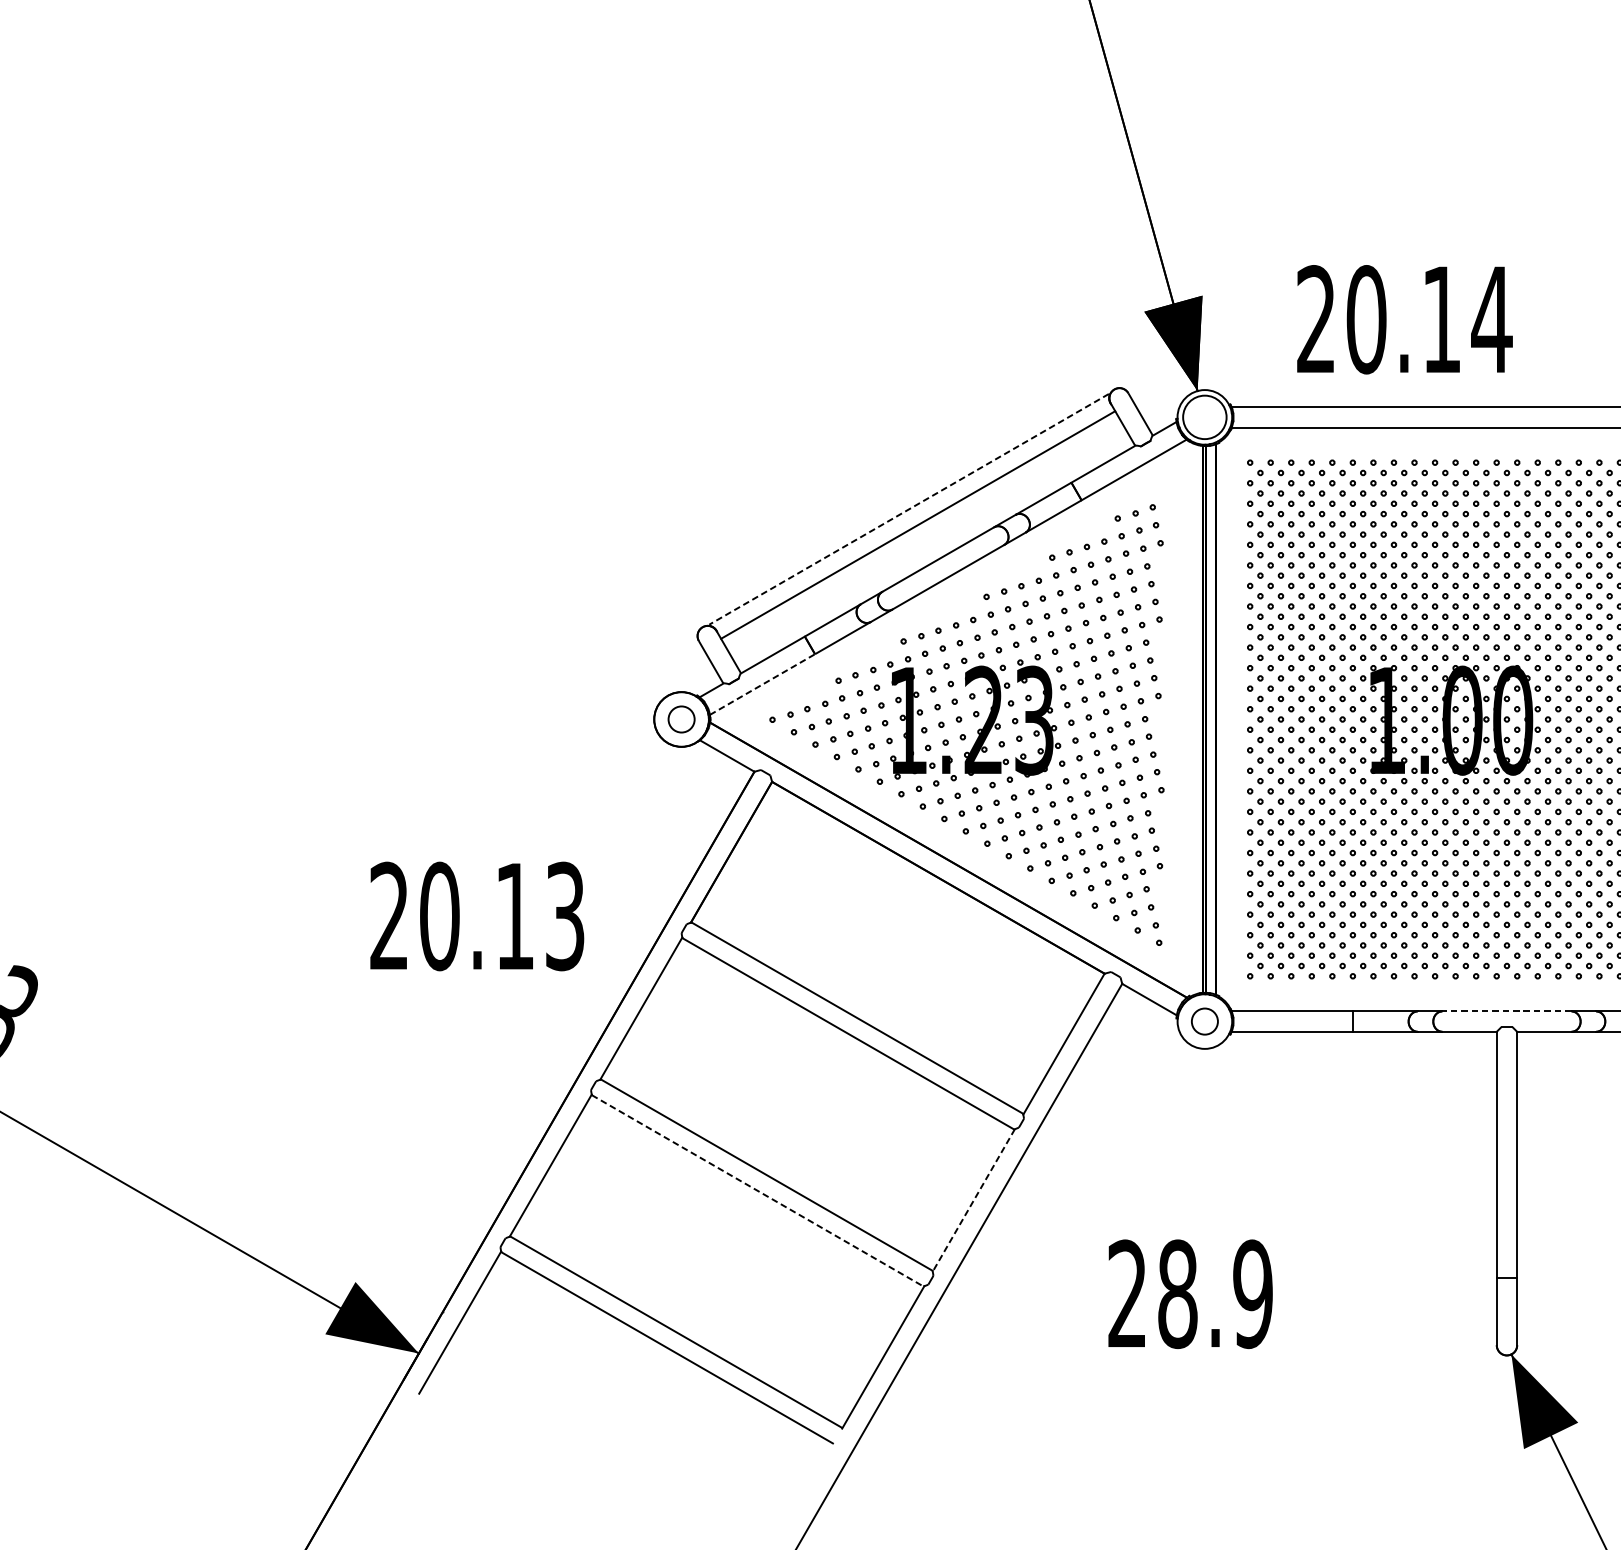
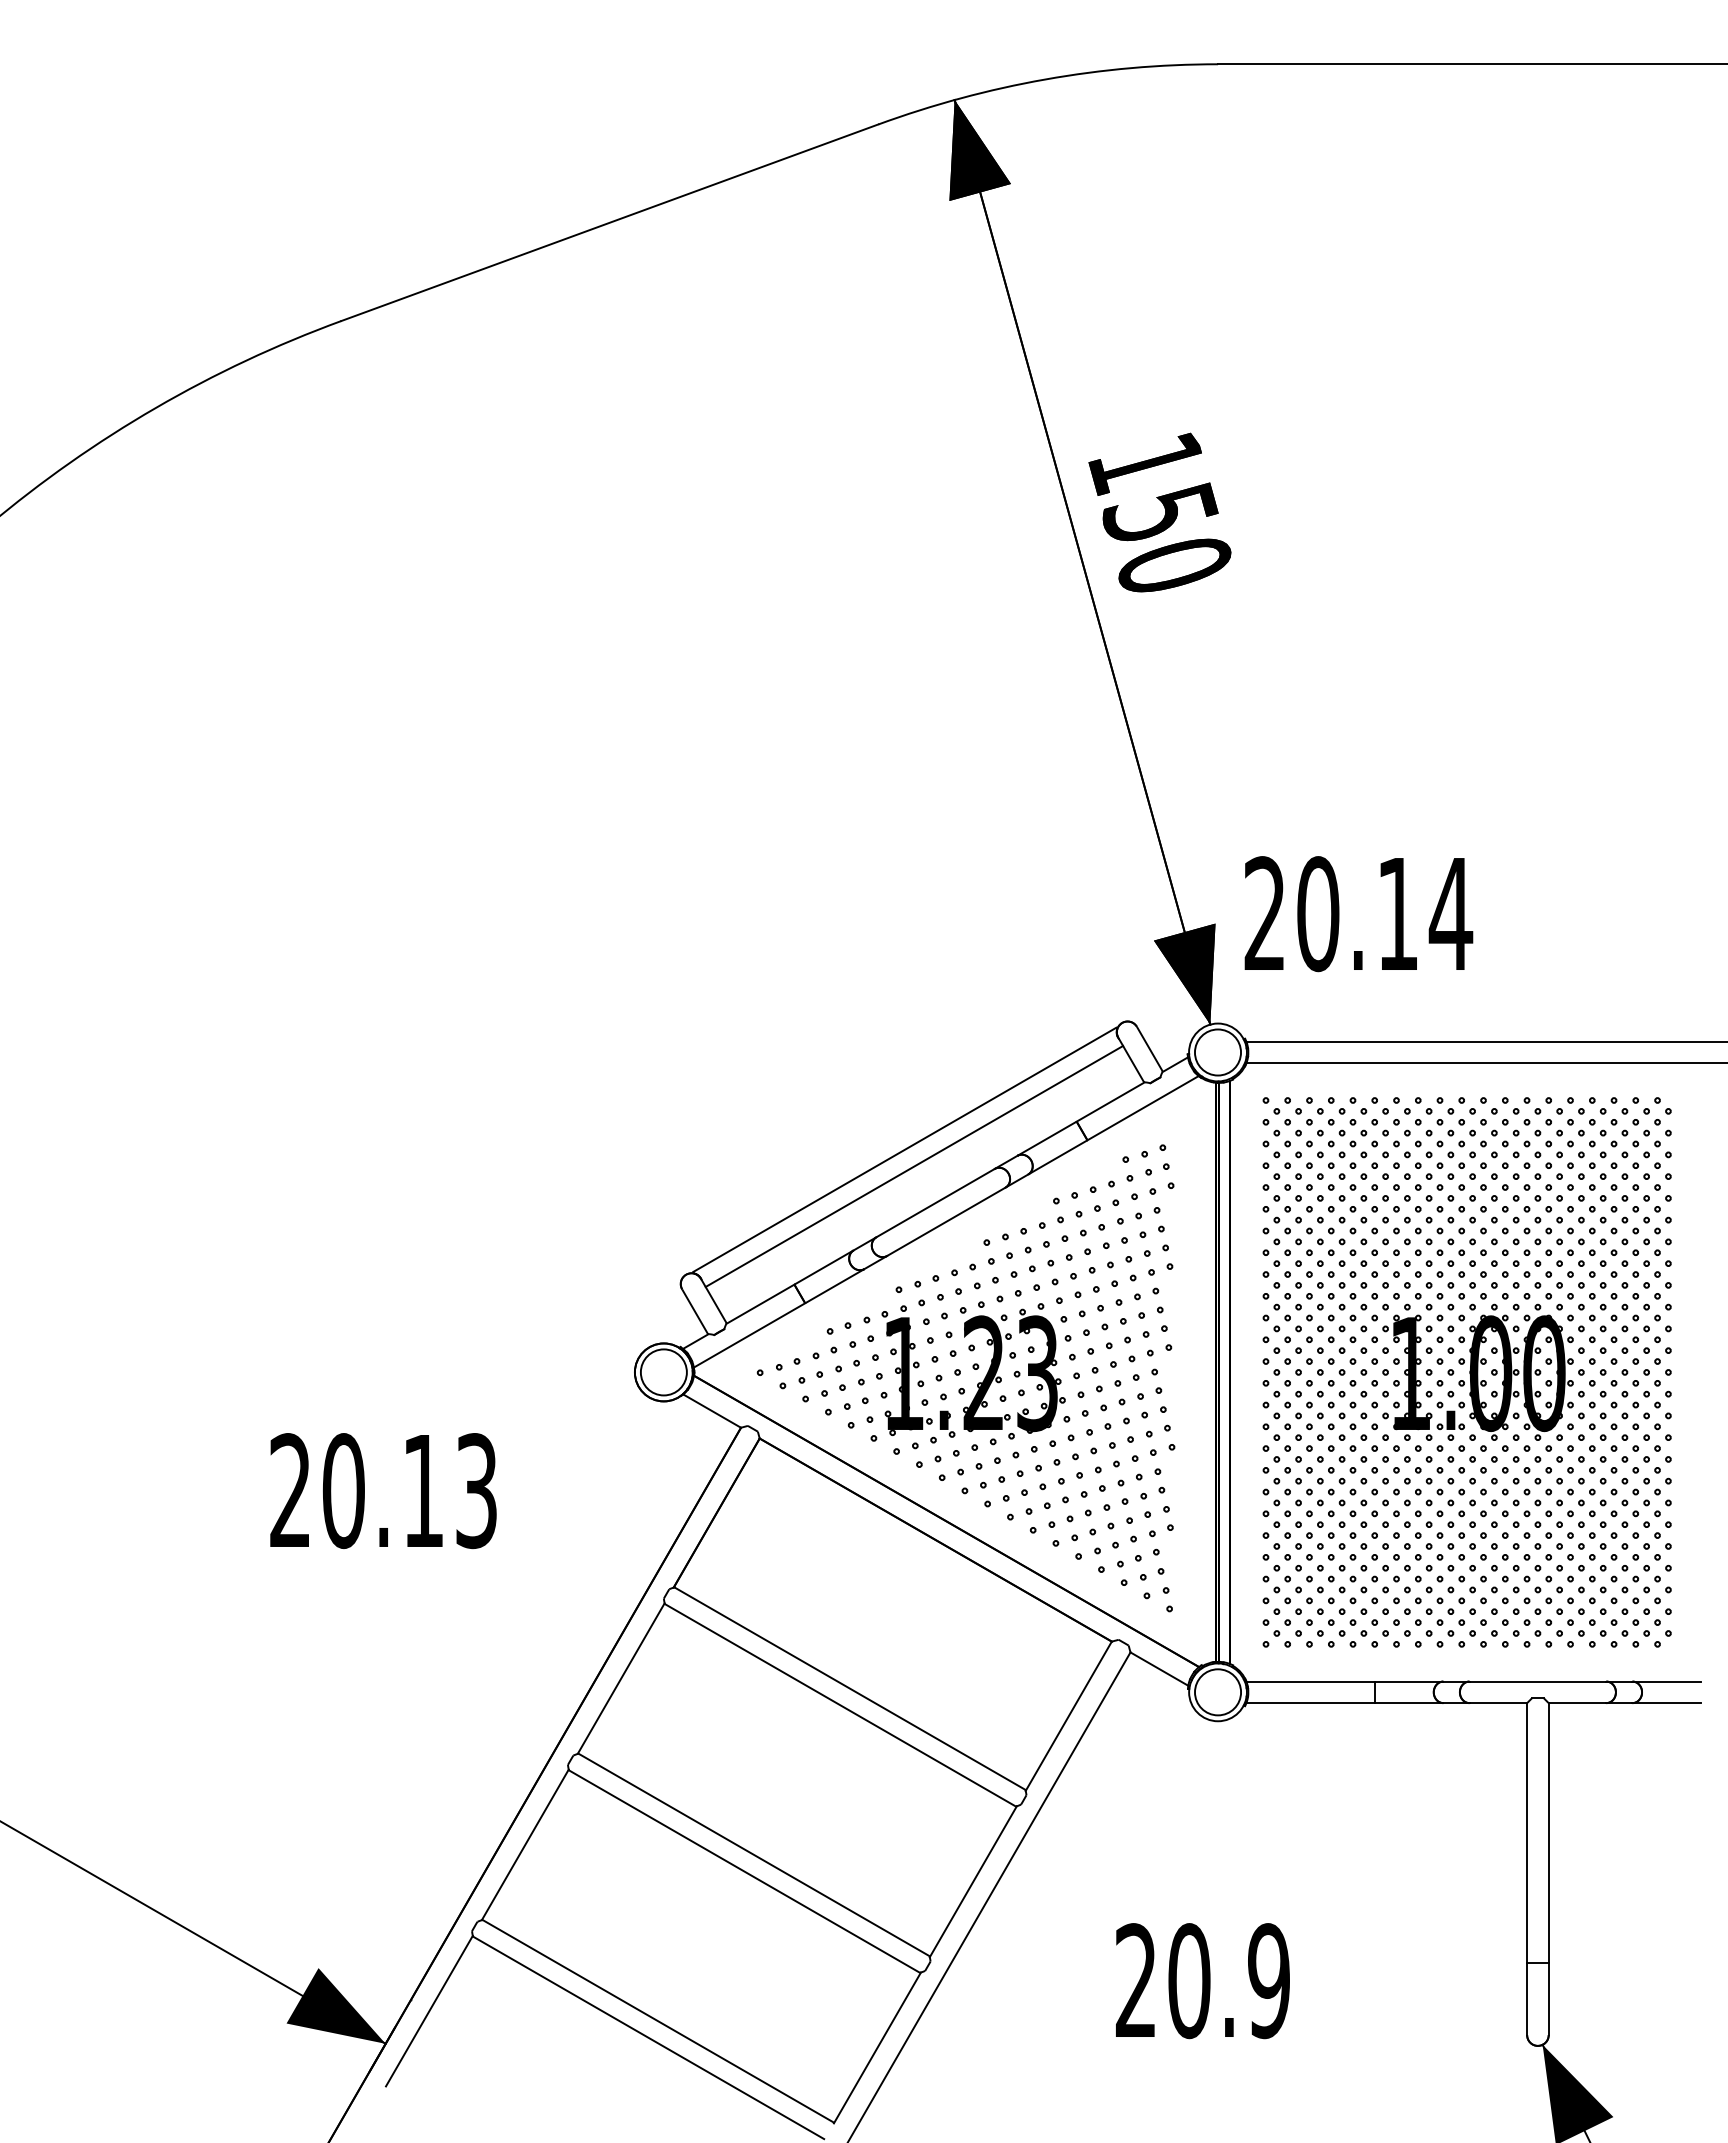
text: (1404, 320) -> (1358, 914), moved
line: (908, 509) -> (904, 1150), dashed -> solid
line: (762, 684) -> (749, 1335), dashed -> solid
circle: (681, 719) -> (663, 1372), size x1.67
text: (477, 916) -> (383, 1491), moved
line: (1506, 1011) -> (1537, 1681), dashed -> solid
circle: (1205, 1021) -> (1218, 1692), size x1.67
line: (757, 1190) -> (744, 1871), dashed -> solid
line: (973, 1201) -> (973, 1882), dashed -> solid
text: (1177, 1293) -> (1189, 1980), 28.9 -> 20.9

